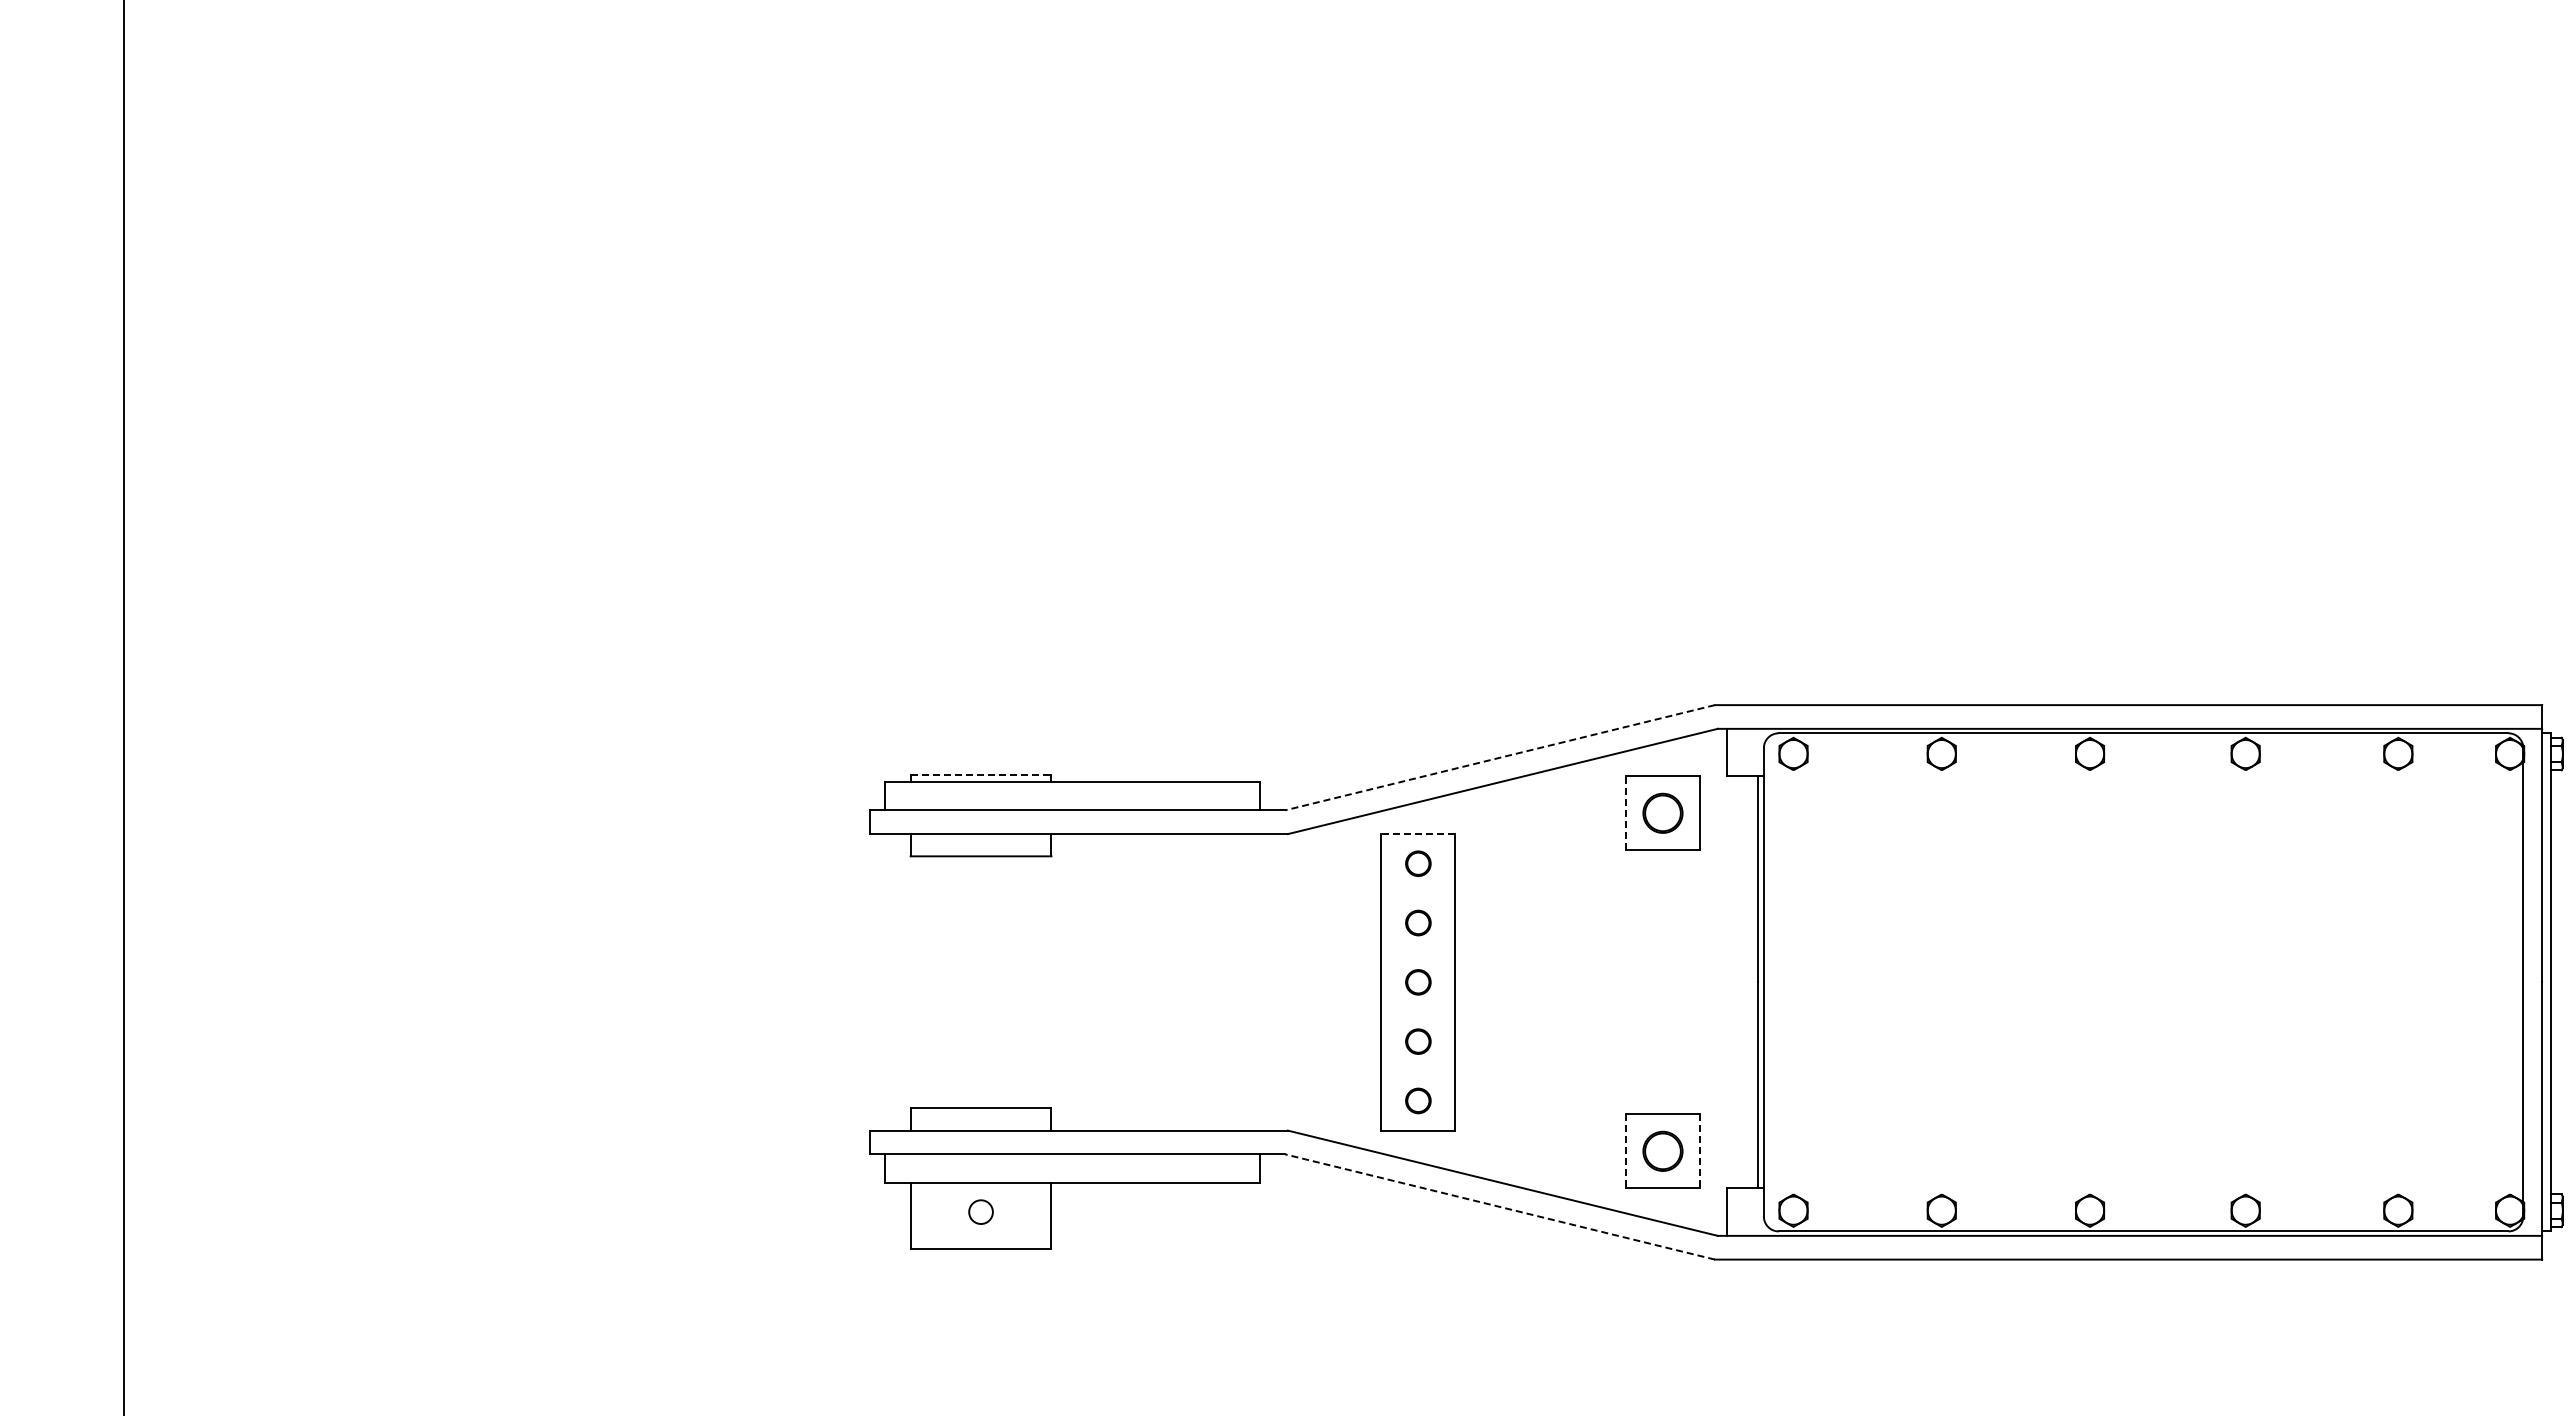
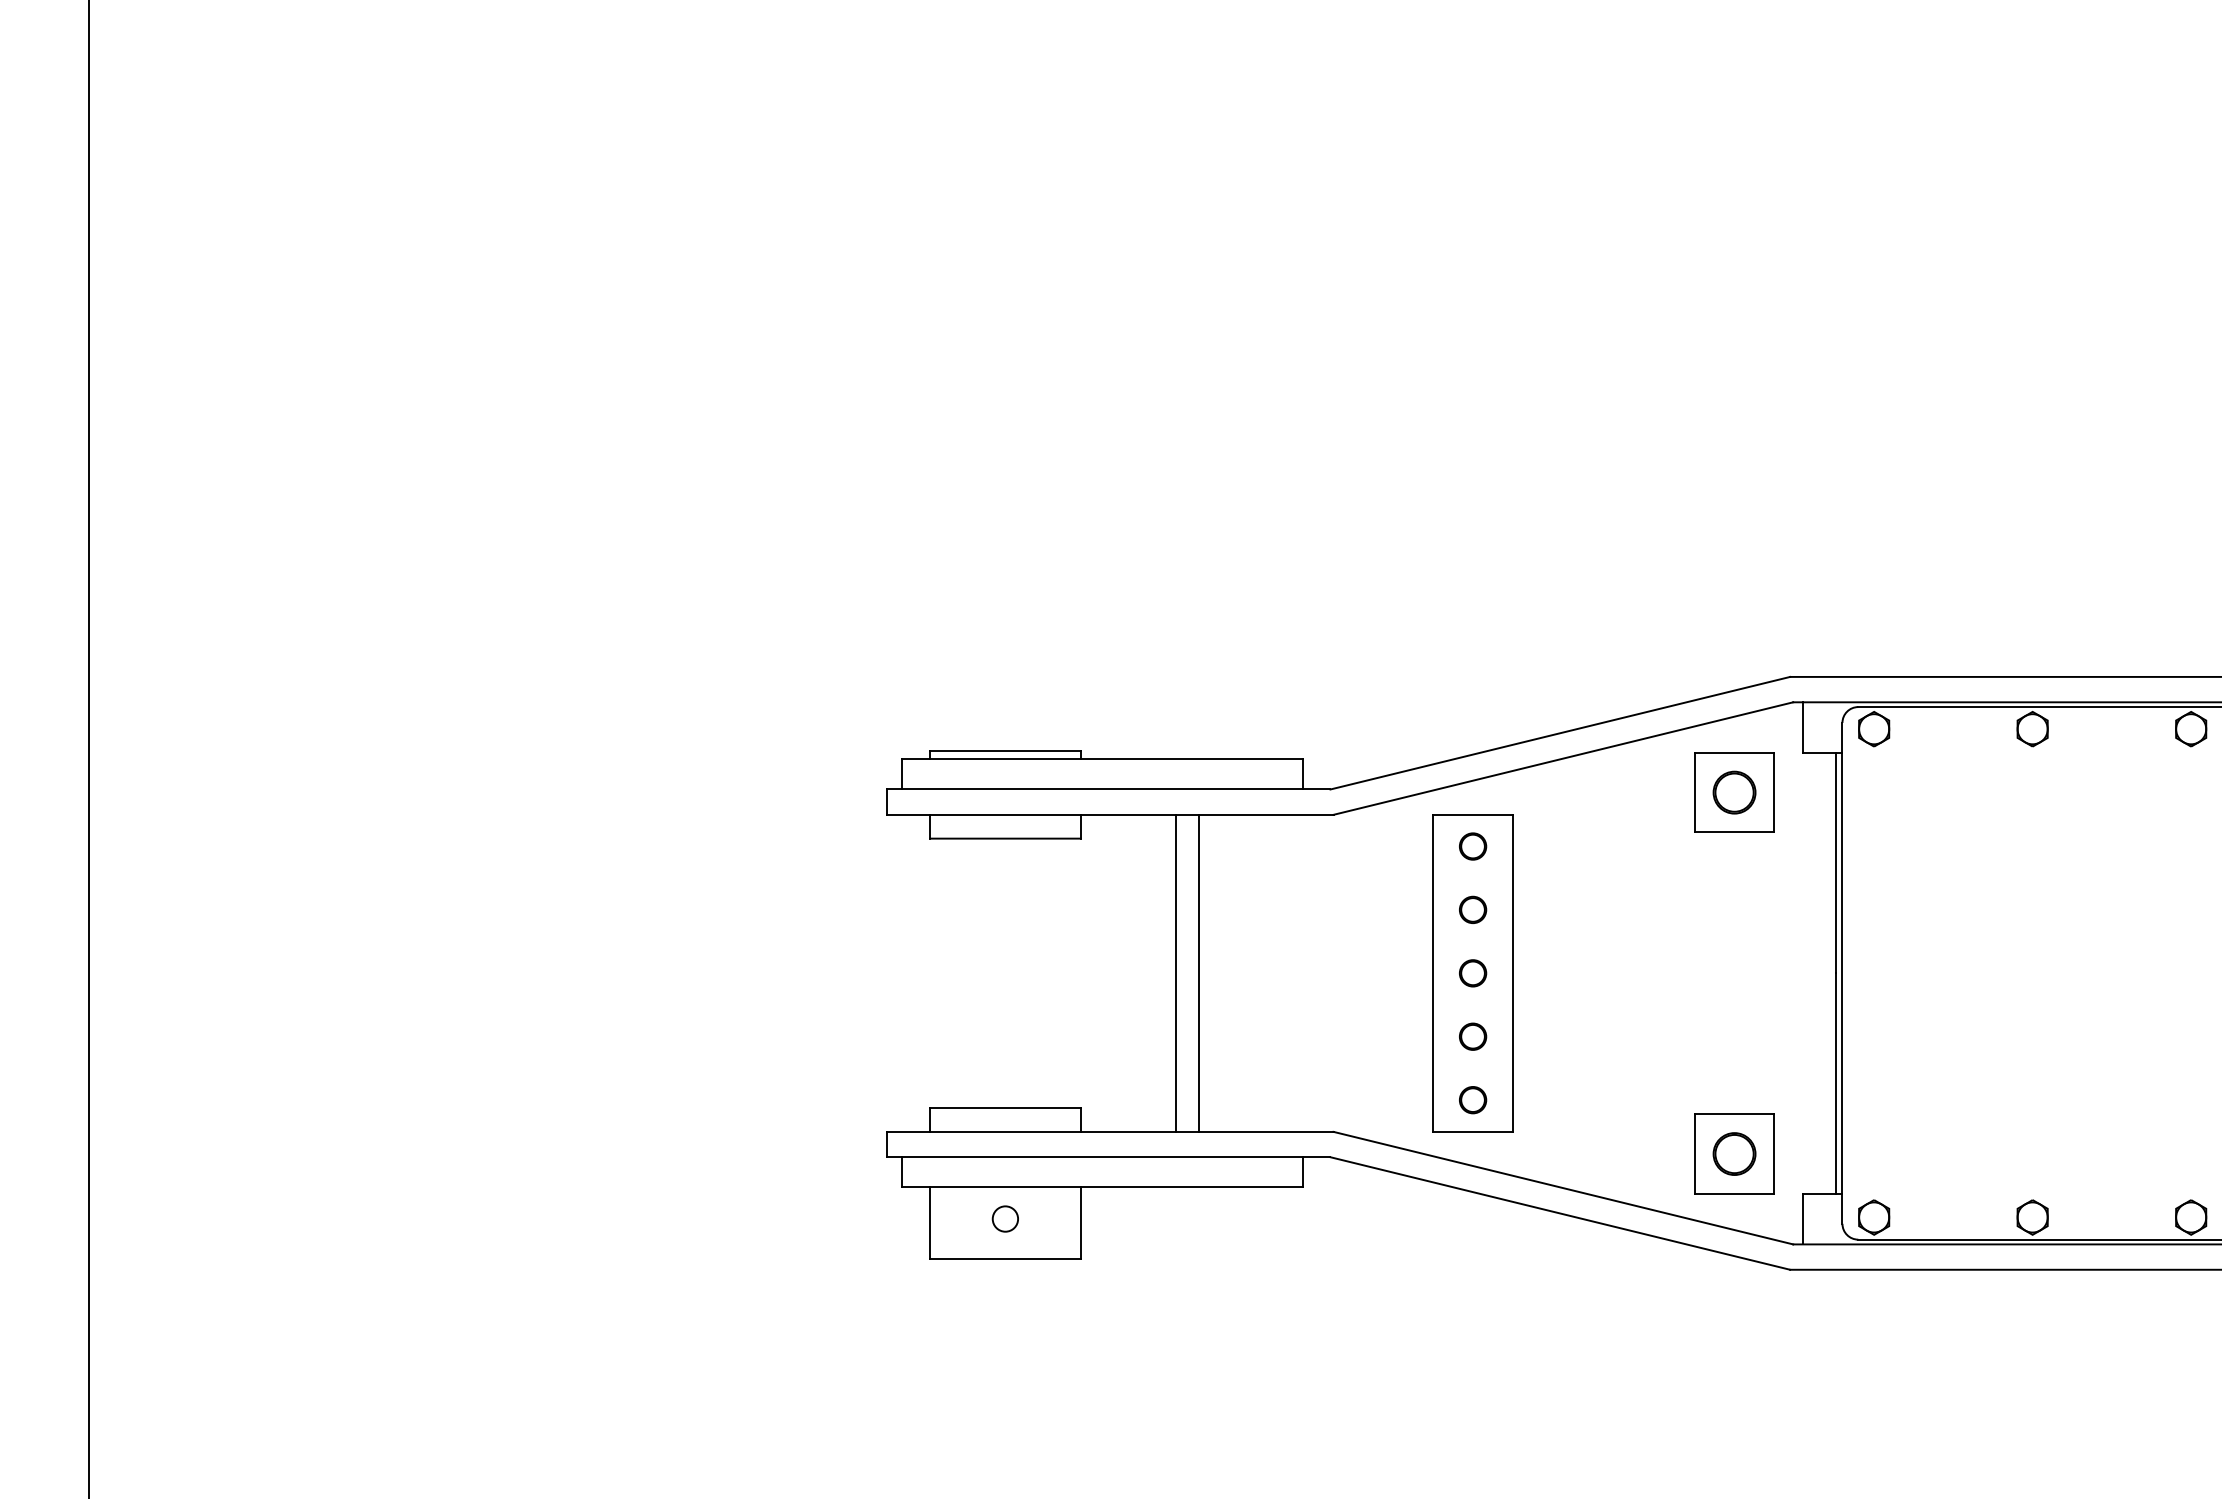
line: (1499, 757) -> (1559, 732), dashed -> solid
line: (981, 774) -> (1005, 751), dashed -> solid
line: (1625, 812) -> (1694, 791), dashed -> solid
line: (1417, 834) -> (1472, 815), dashed -> solid
line: (1140, 982) -> (1175, 973), added
line: (1161, 982) -> (1198, 973), added
line: (1625, 1151) -> (1694, 1154), dashed -> solid
line: (1700, 1151) -> (1774, 1154), dashed -> solid
line: (1499, 1206) -> (1559, 1213), dashed -> solid

